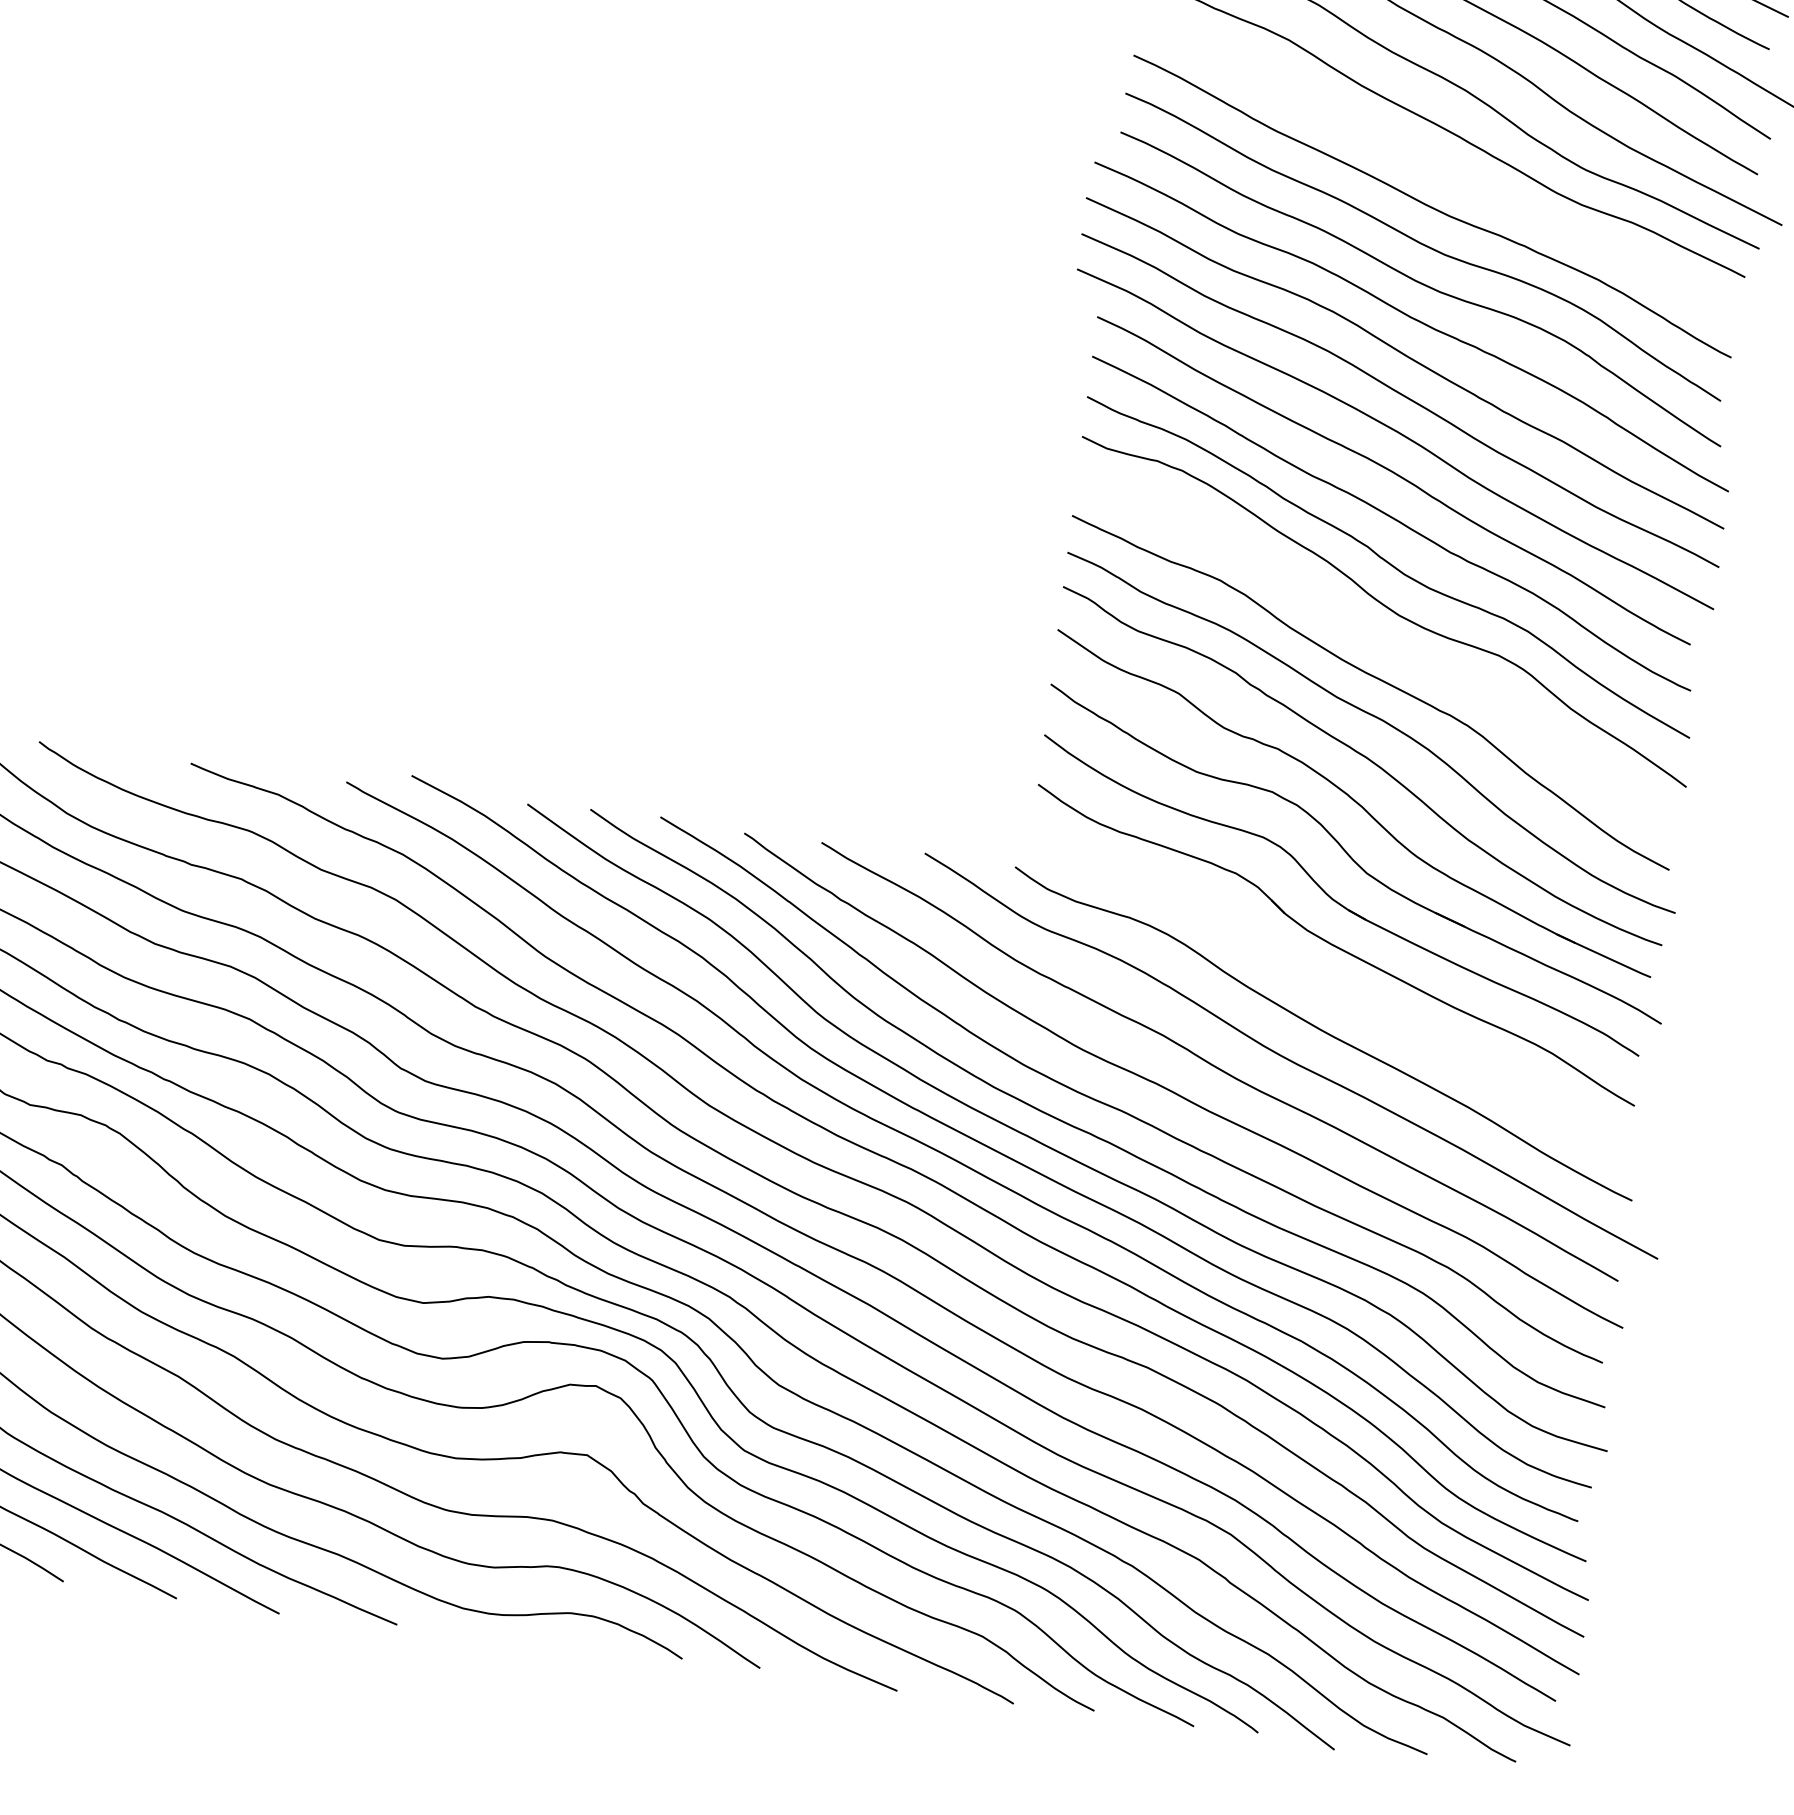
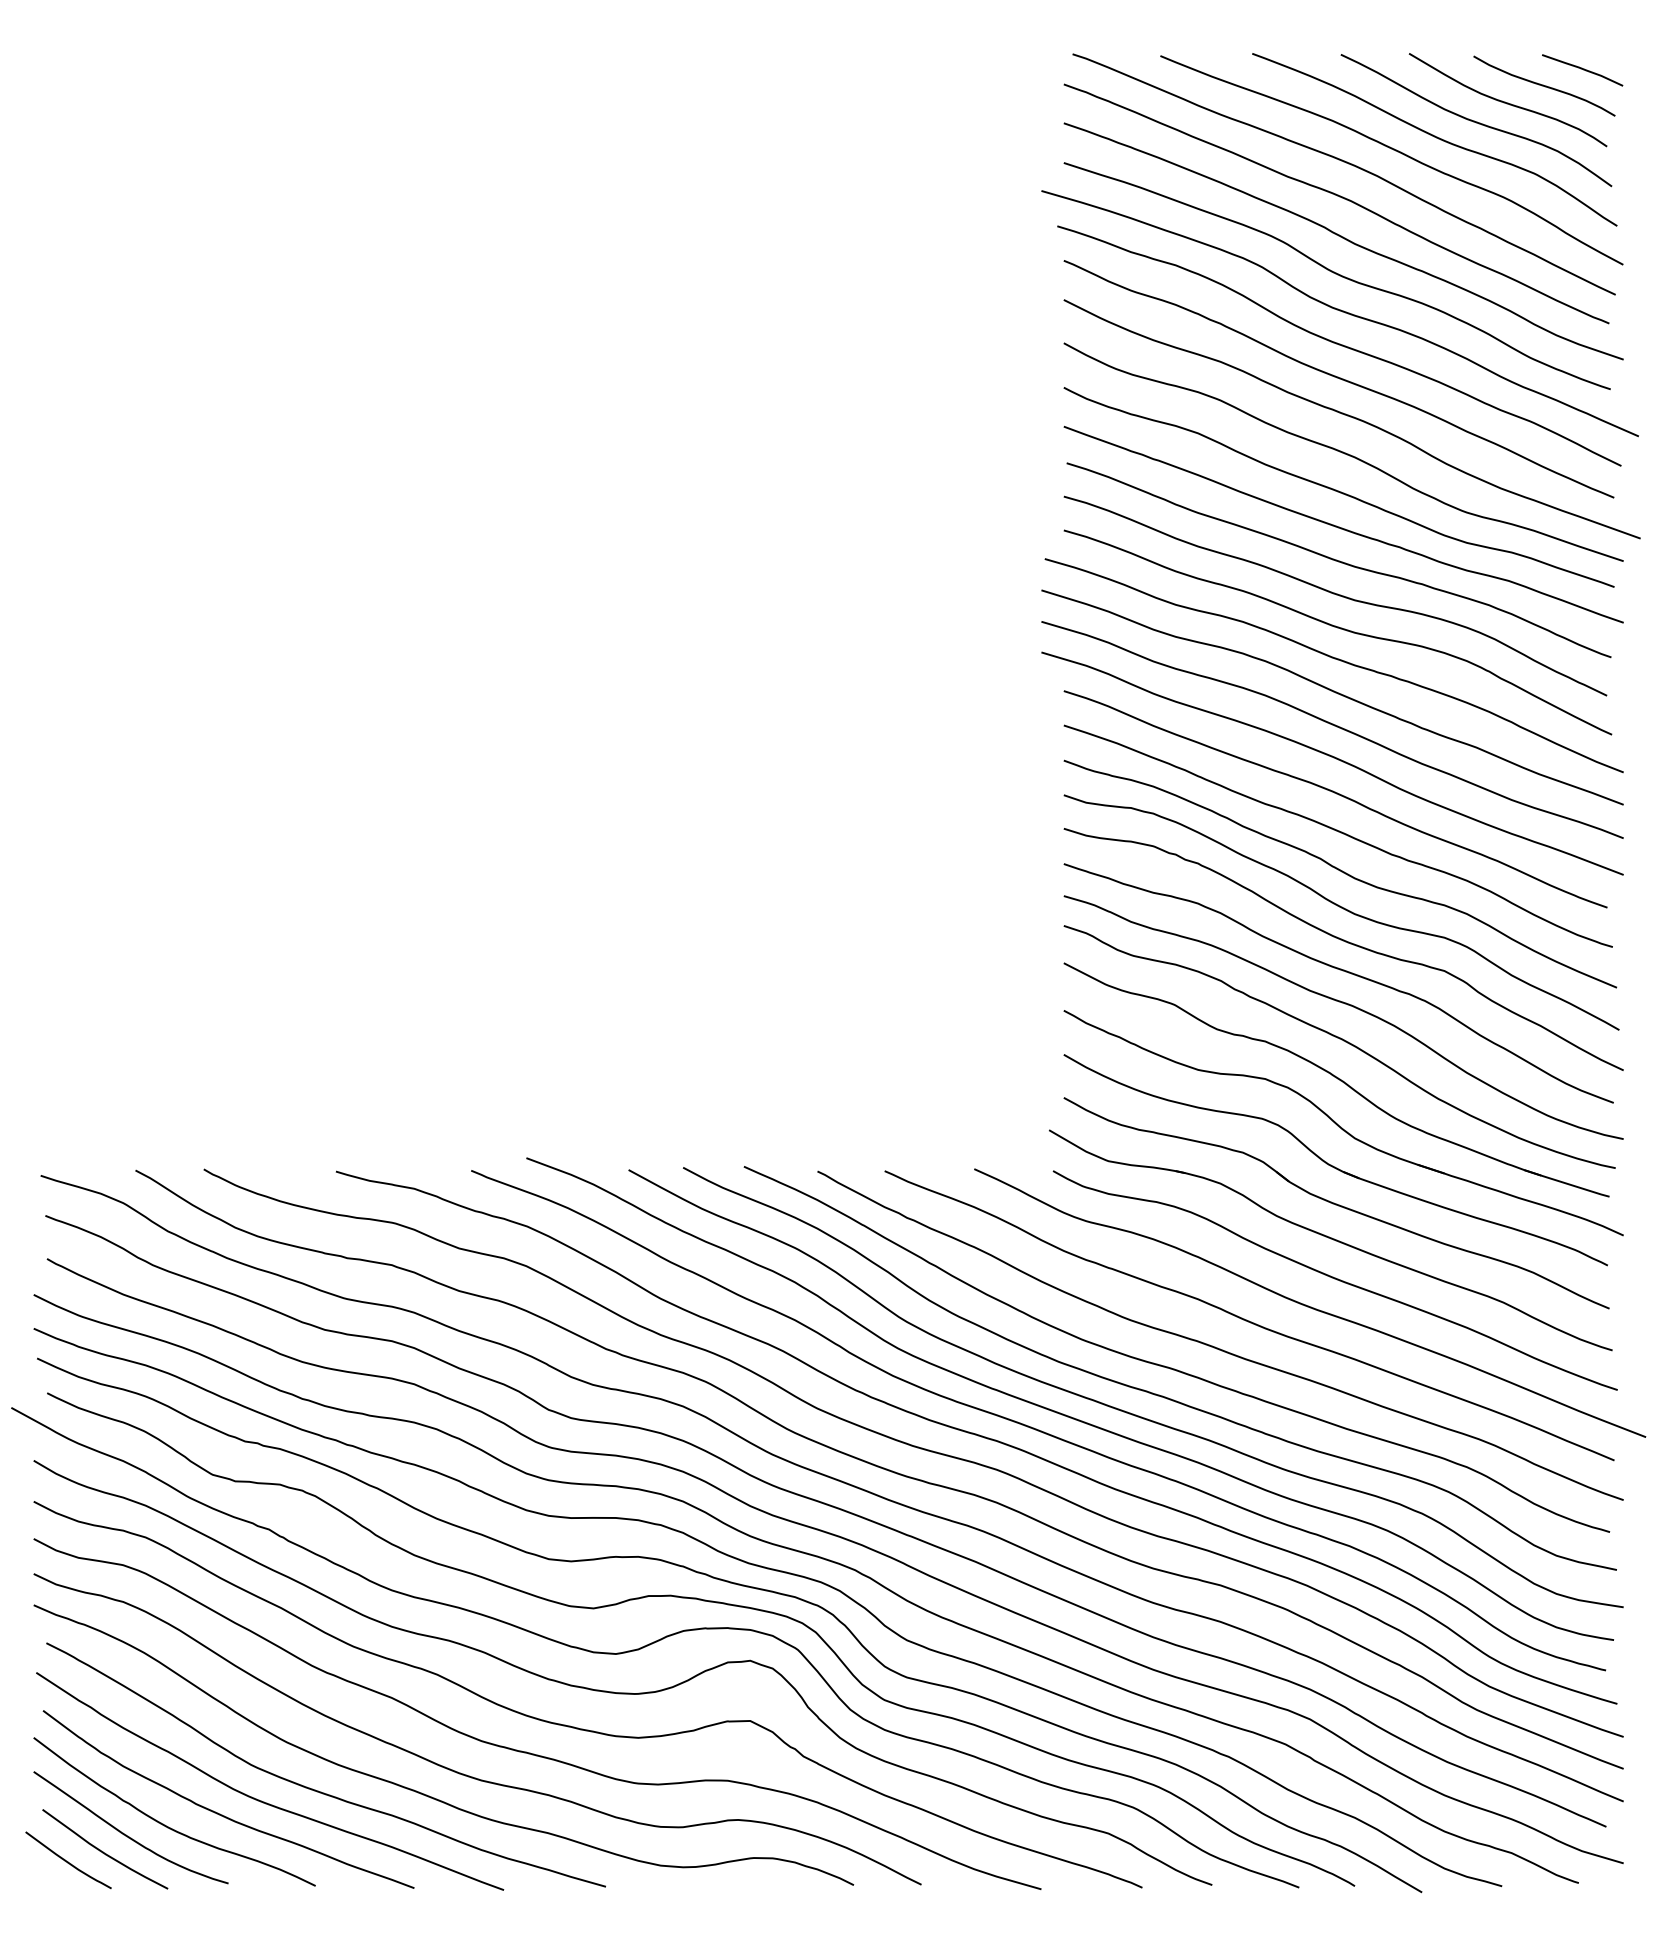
curve: (1441, 169) -> (1342, 527), added
curve: (1386, 648) -> (1347, 943), added
part: (1323, 987) -> (1330, 1240), added

